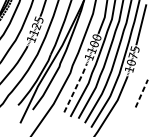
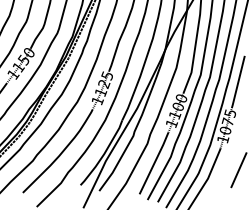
line: (75, 87) -> (154, 162), dashed -> solid
line: (142, 93) -> (239, 169), dashed -> solid

